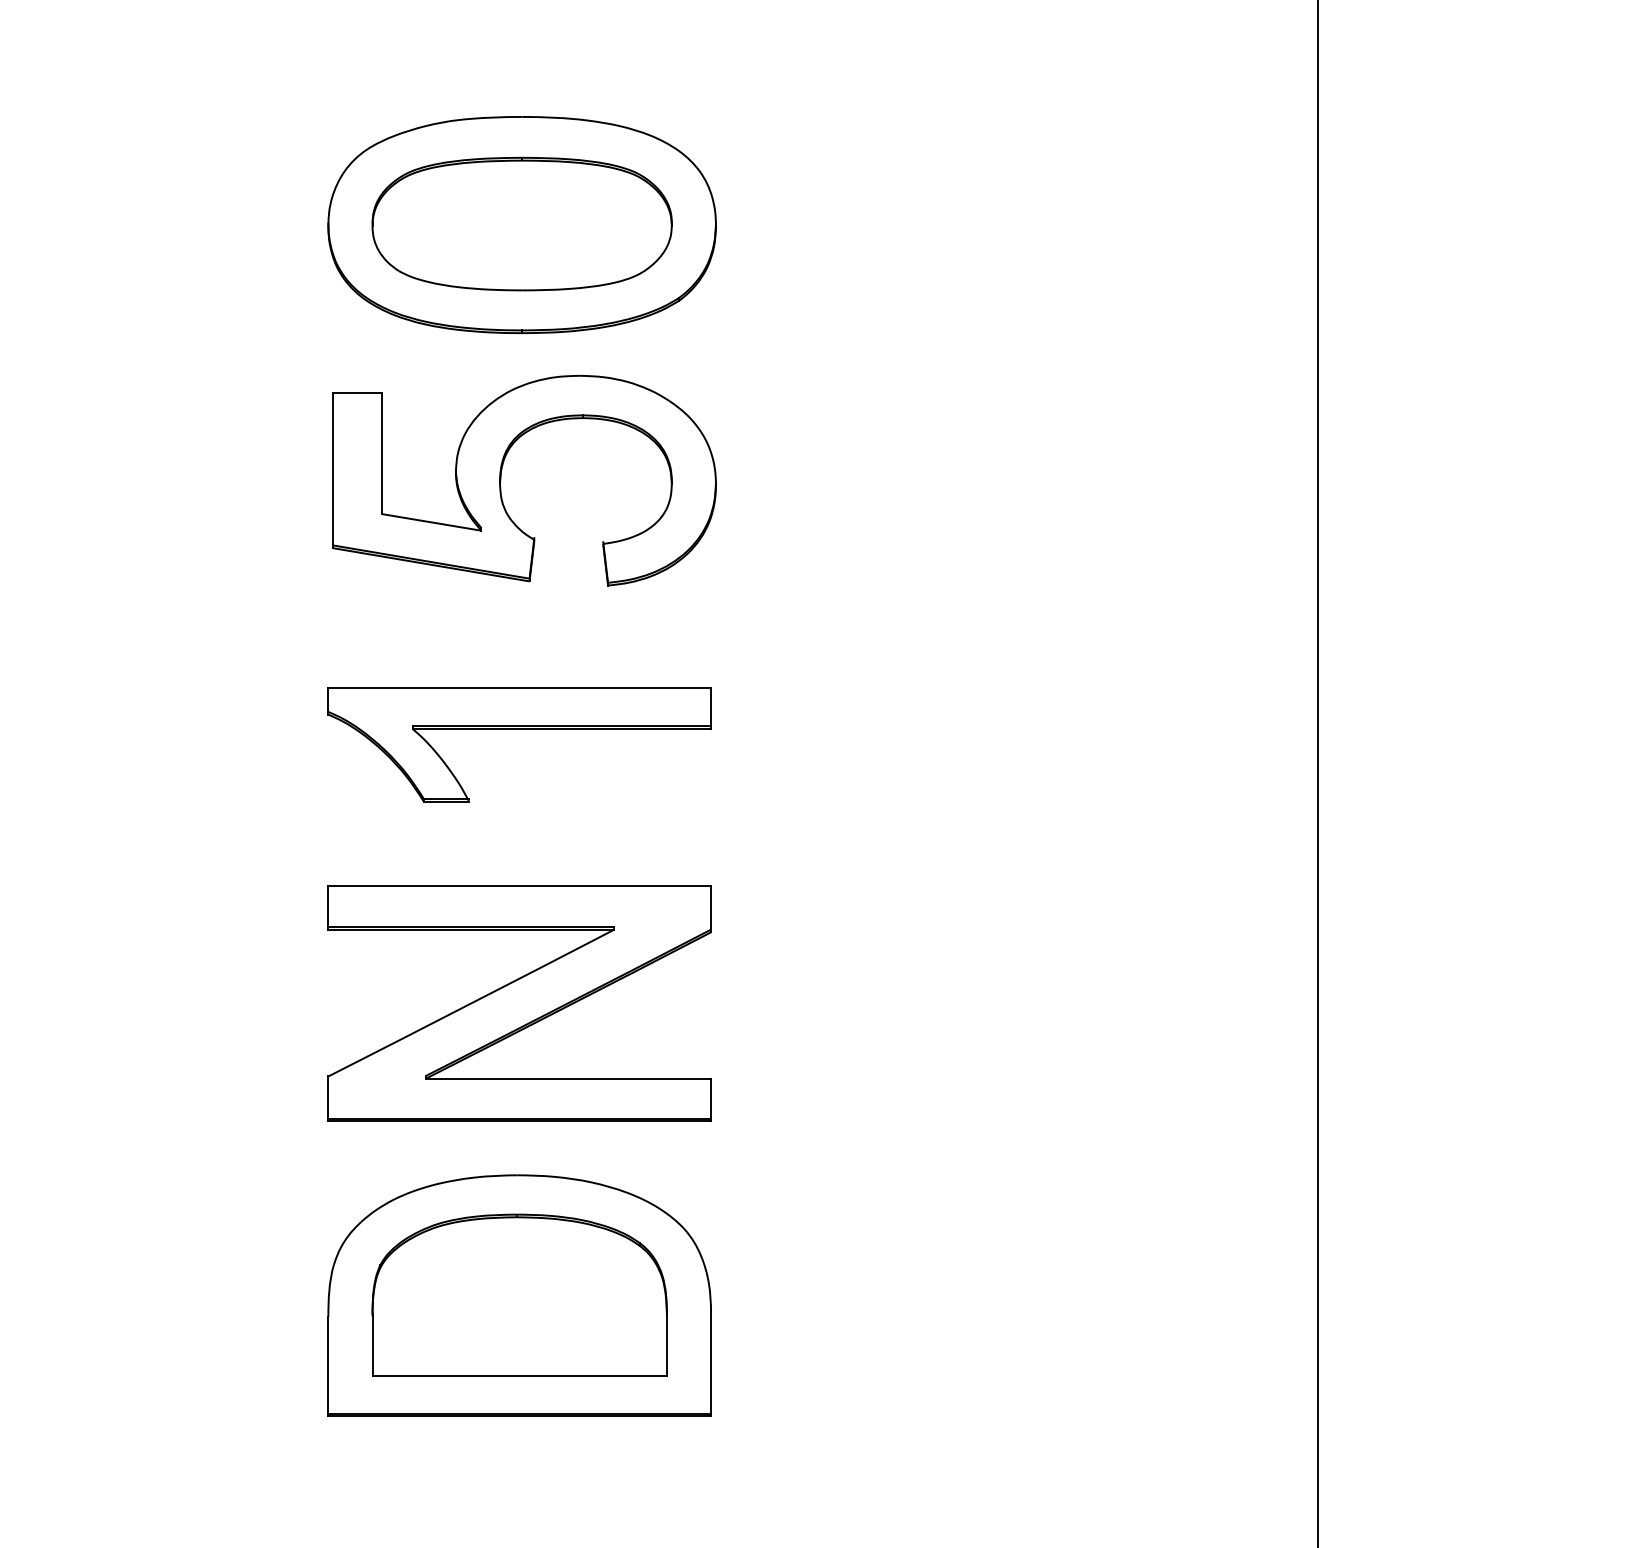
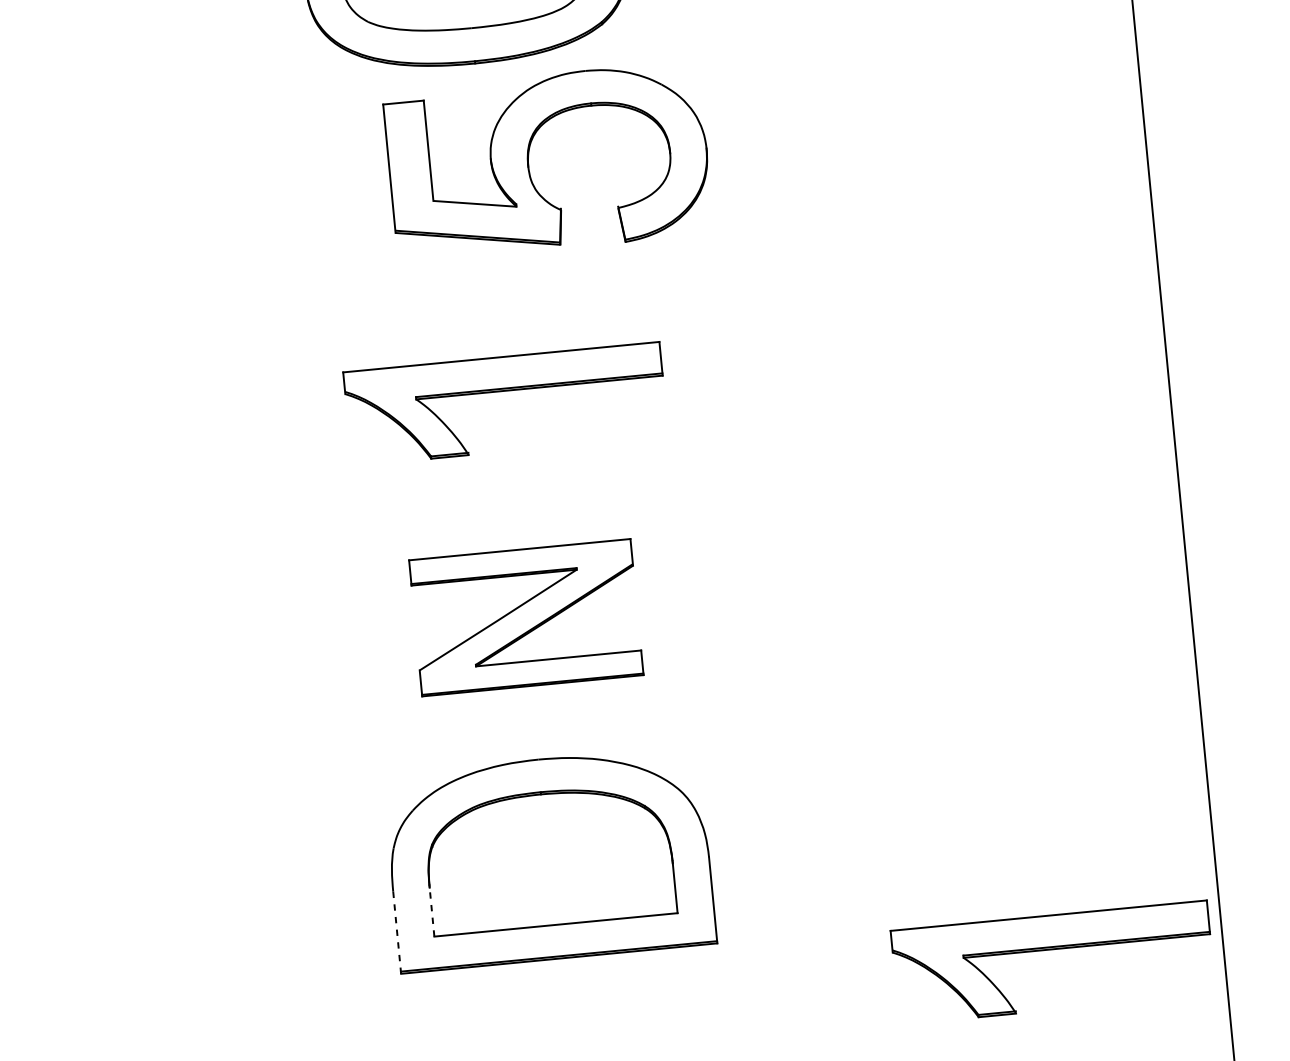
part: (501, 480) -> (529, 163), moved
part: (519, 1003) -> (526, 617), size x0.7
line: (372, 1345) -> (431, 911), solid -> dashed
line: (328, 1366) -> (397, 932), solid -> dashed
part: (1111, 1462) -> (1051, 949), added

